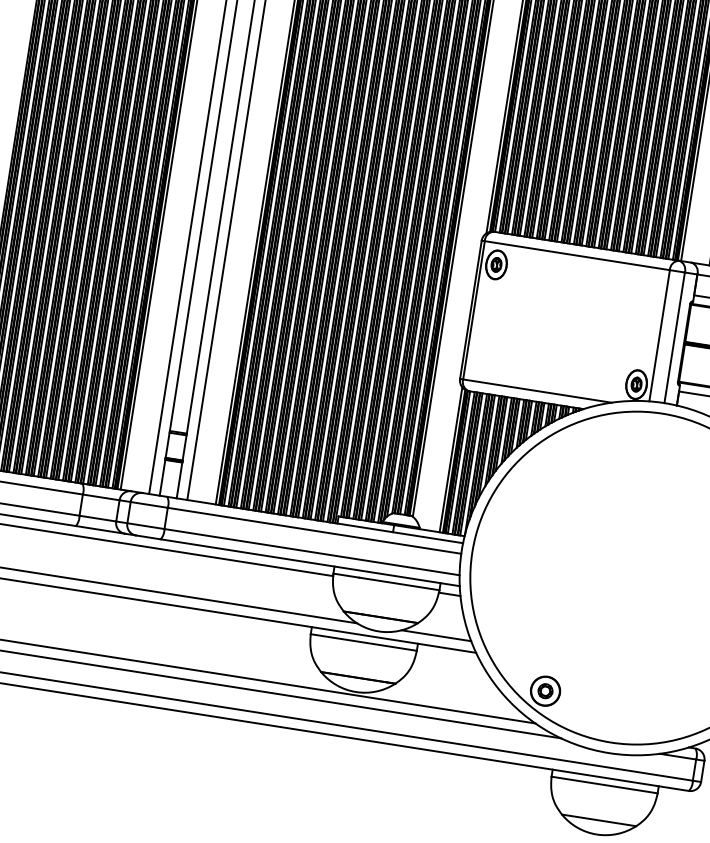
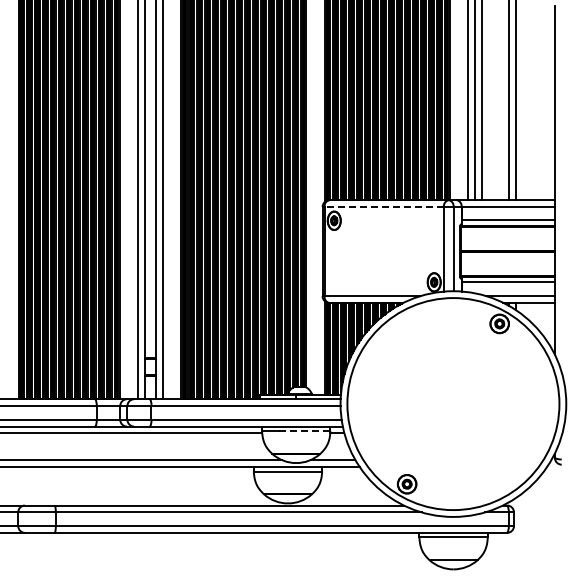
line: (577, 256) -> (384, 207), solid -> dashed
line: (399, 584) -> (304, 431), solid -> dashed

